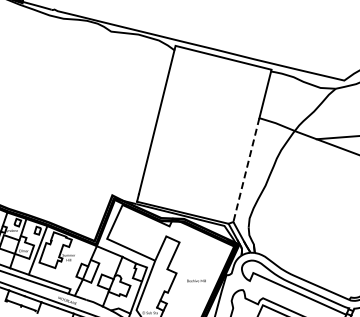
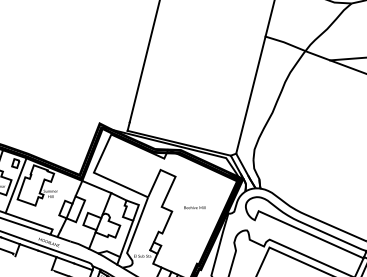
line: (246, 170) -> (251, 95), dashed -> solid
text: (196, 280) -> (194, 207), moved

